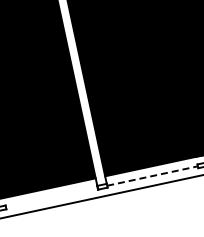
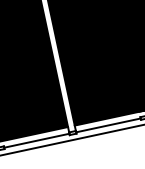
line: (153, 175) -> (109, 125), dashed -> solid
line: (51, 197) -> (36, 140), added

